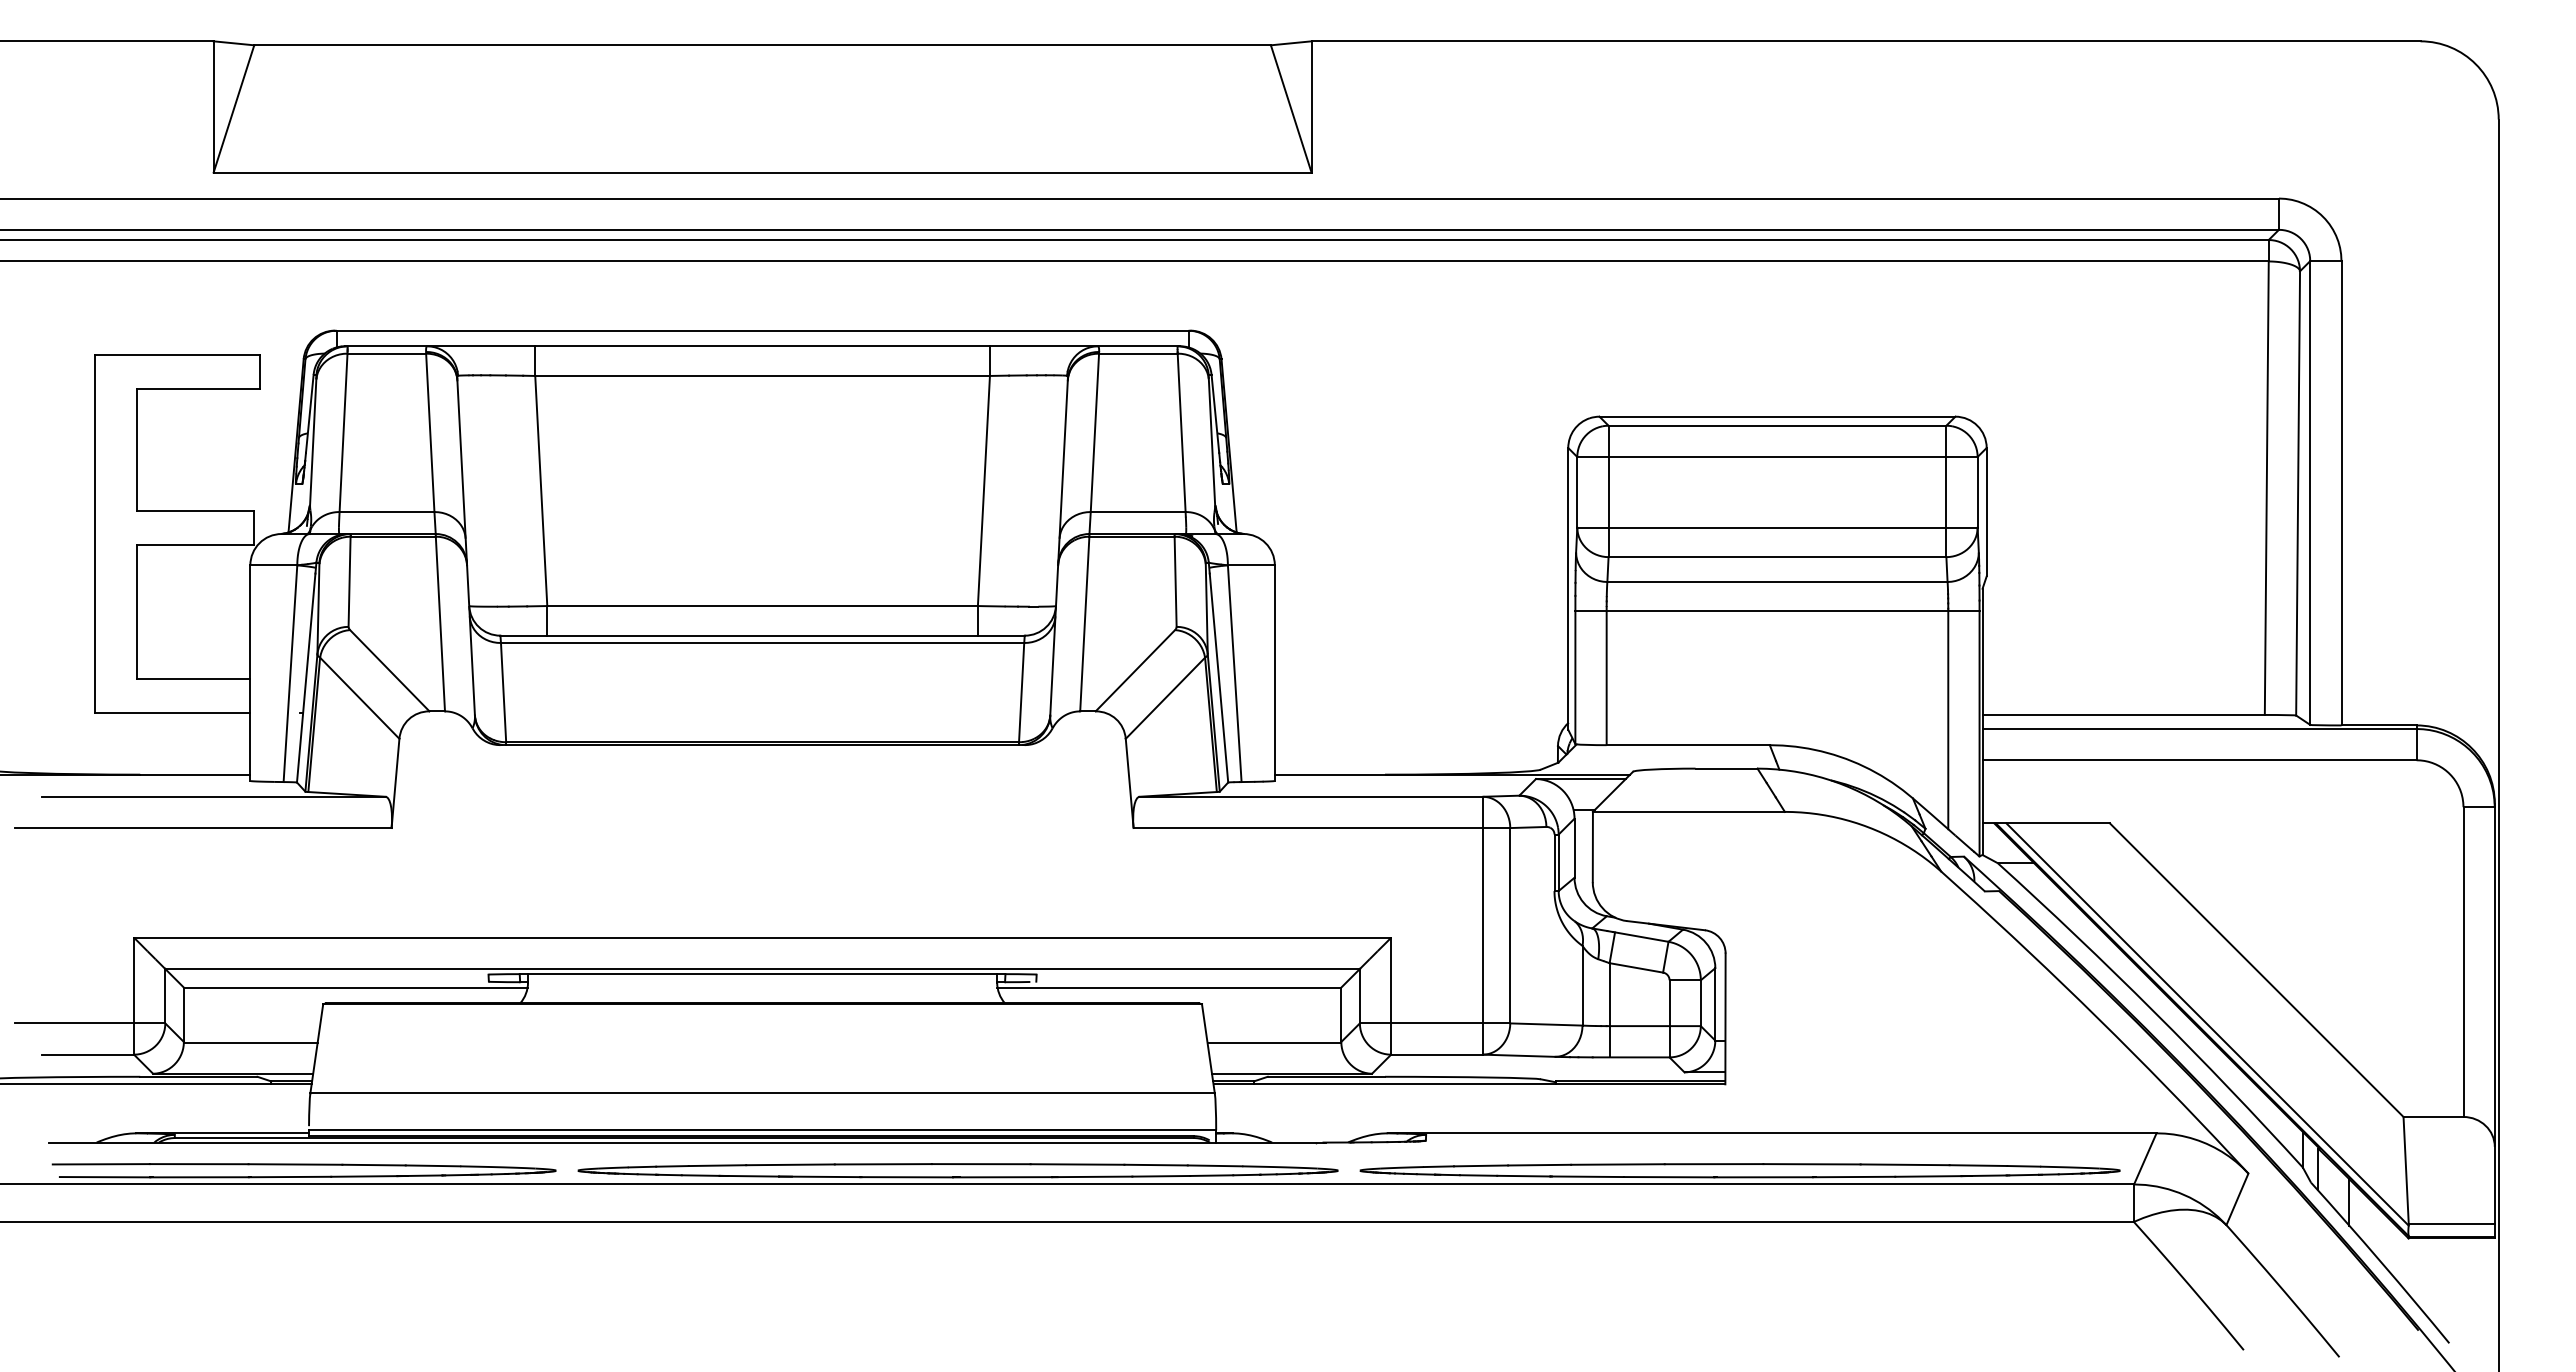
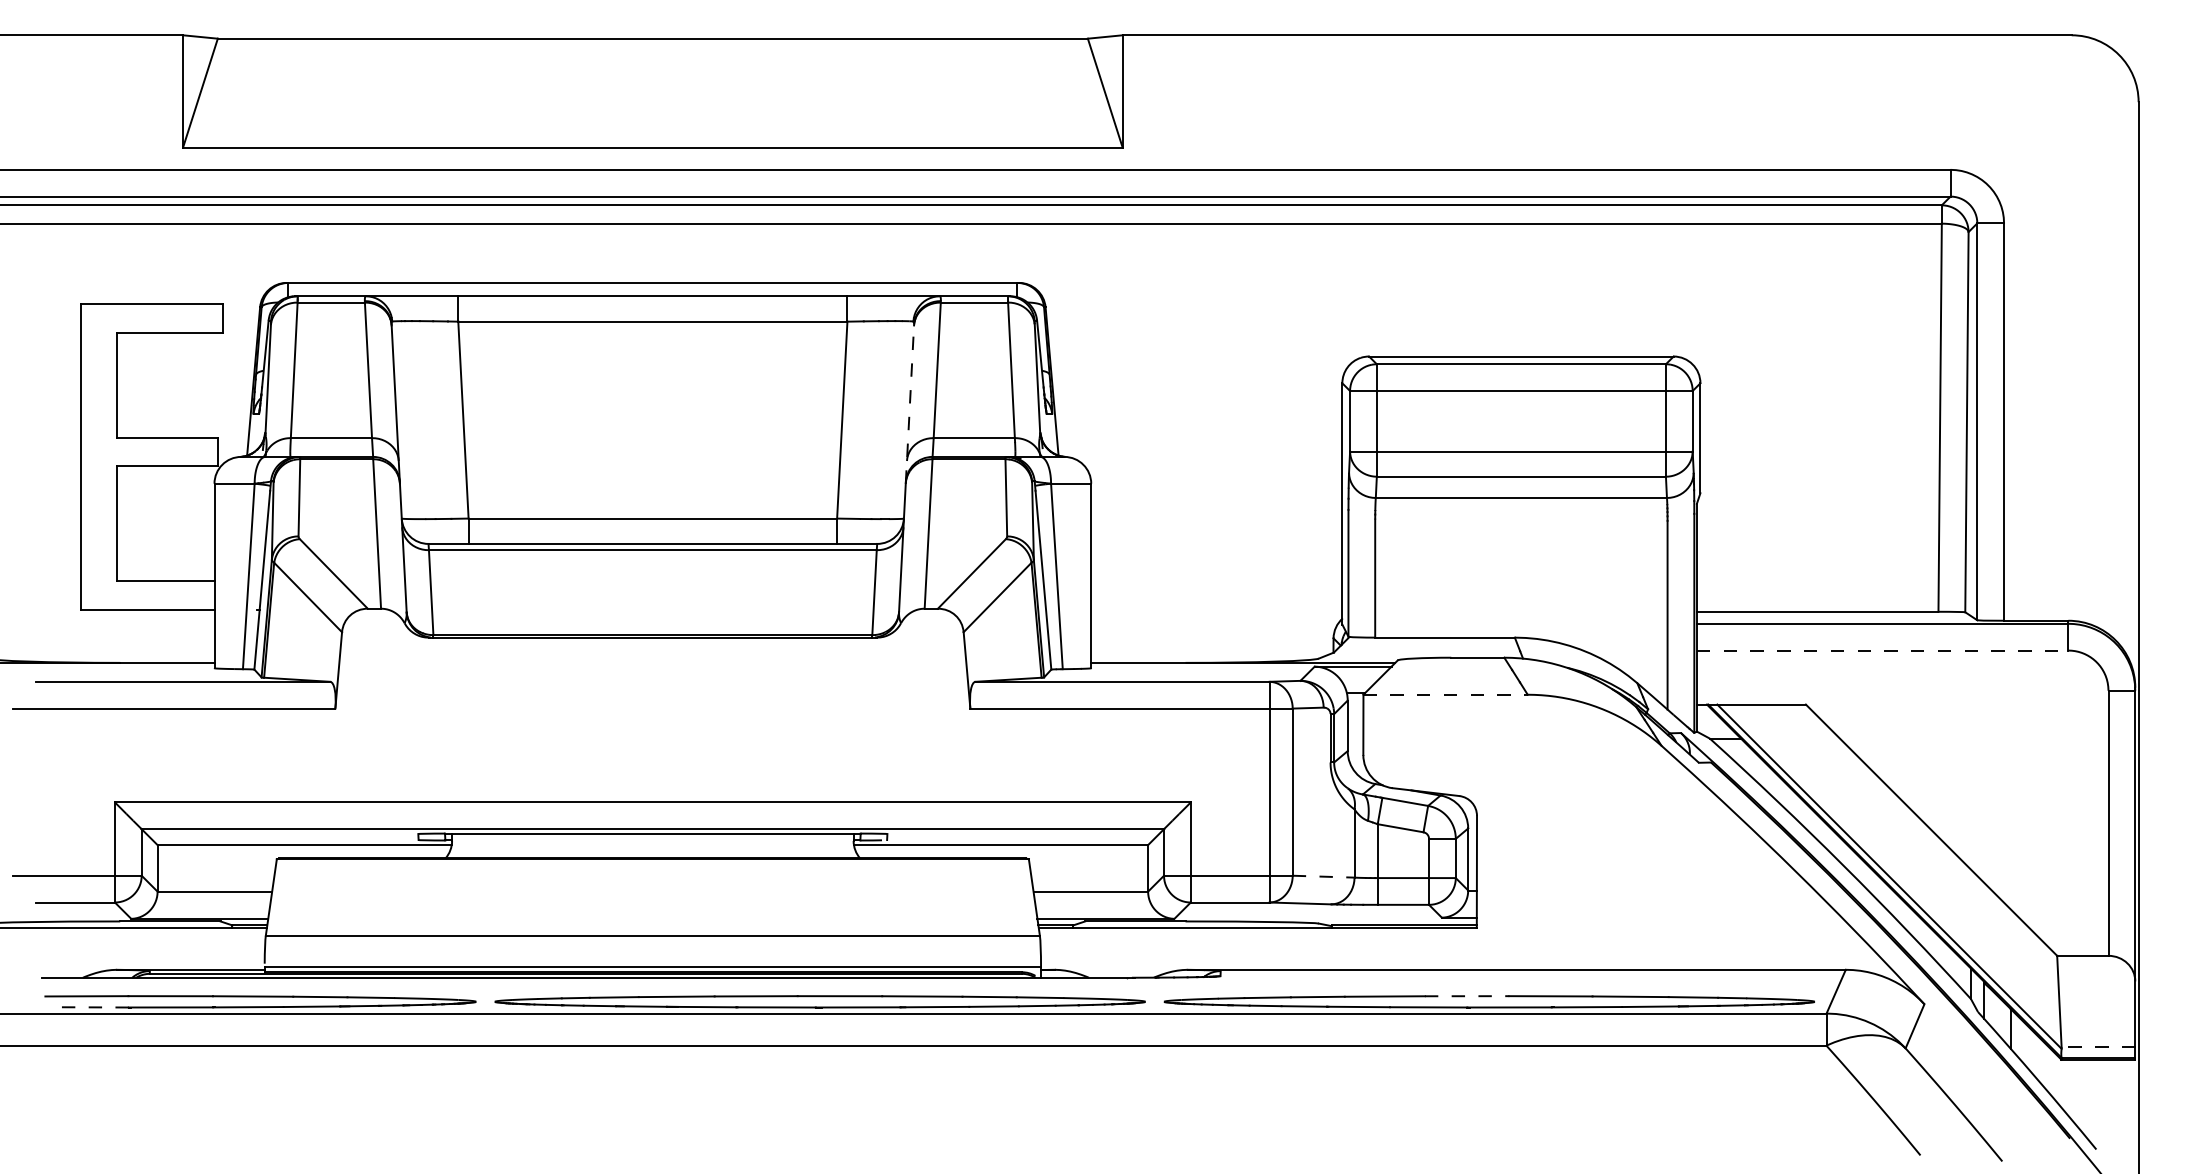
line: (1063, 471) -> (910, 403), solid -> dashed
line: (1777, 611) -> (1521, 523), removed
line: (2200, 760) -> (1883, 650), solid -> dashed
line: (1688, 811) -> (1445, 694), solid -> dashed
line: (1546, 1024) -> (1323, 876), solid -> dashed
line: (1714, 1164) -> (1467, 996), solid -> dashed
line: (104, 1177) -> (89, 1007), solid -> dashed
line: (2451, 1223) -> (2098, 1046), solid -> dashed

